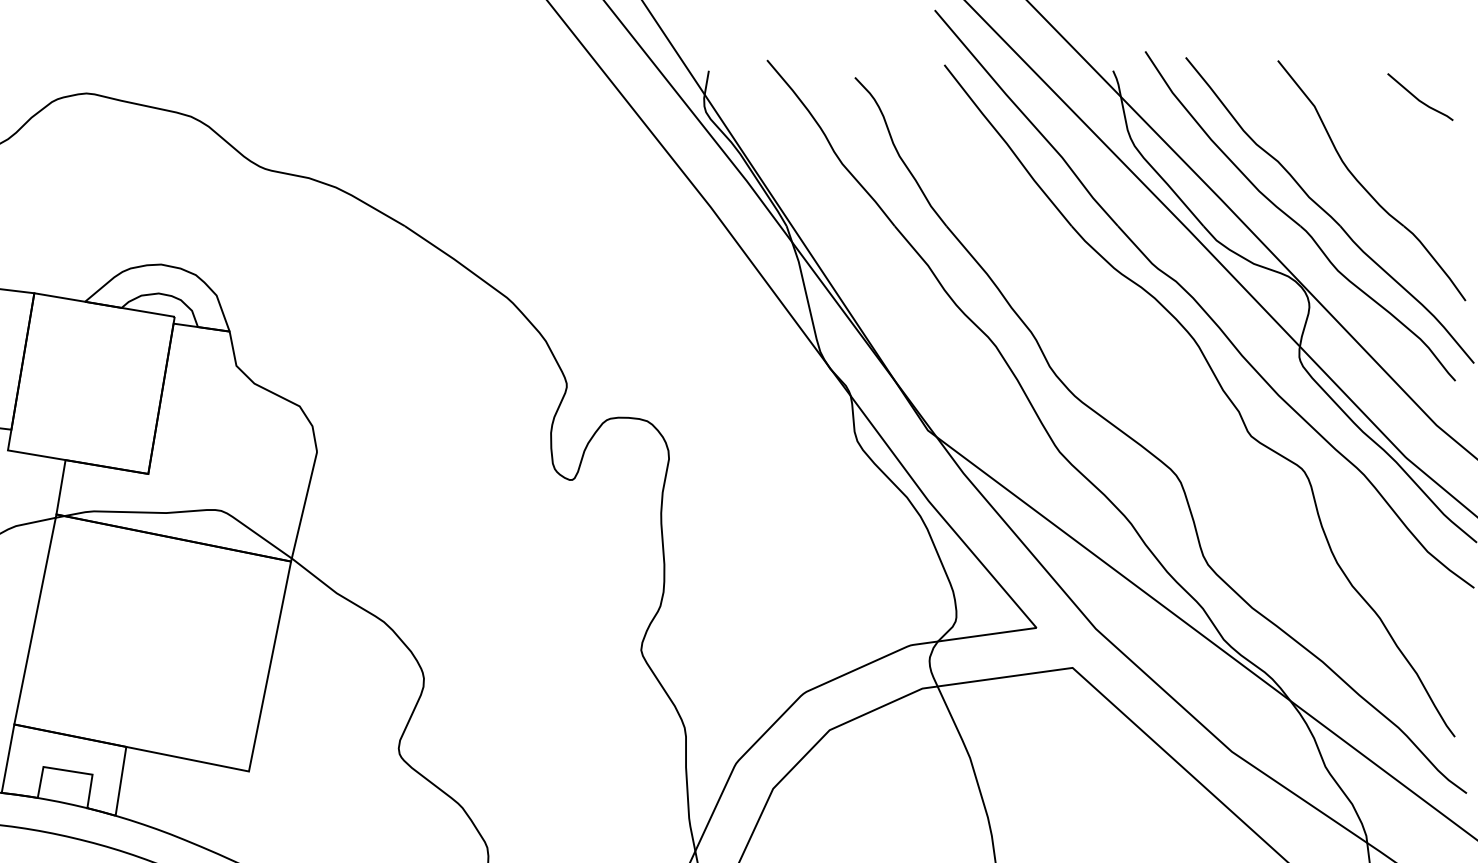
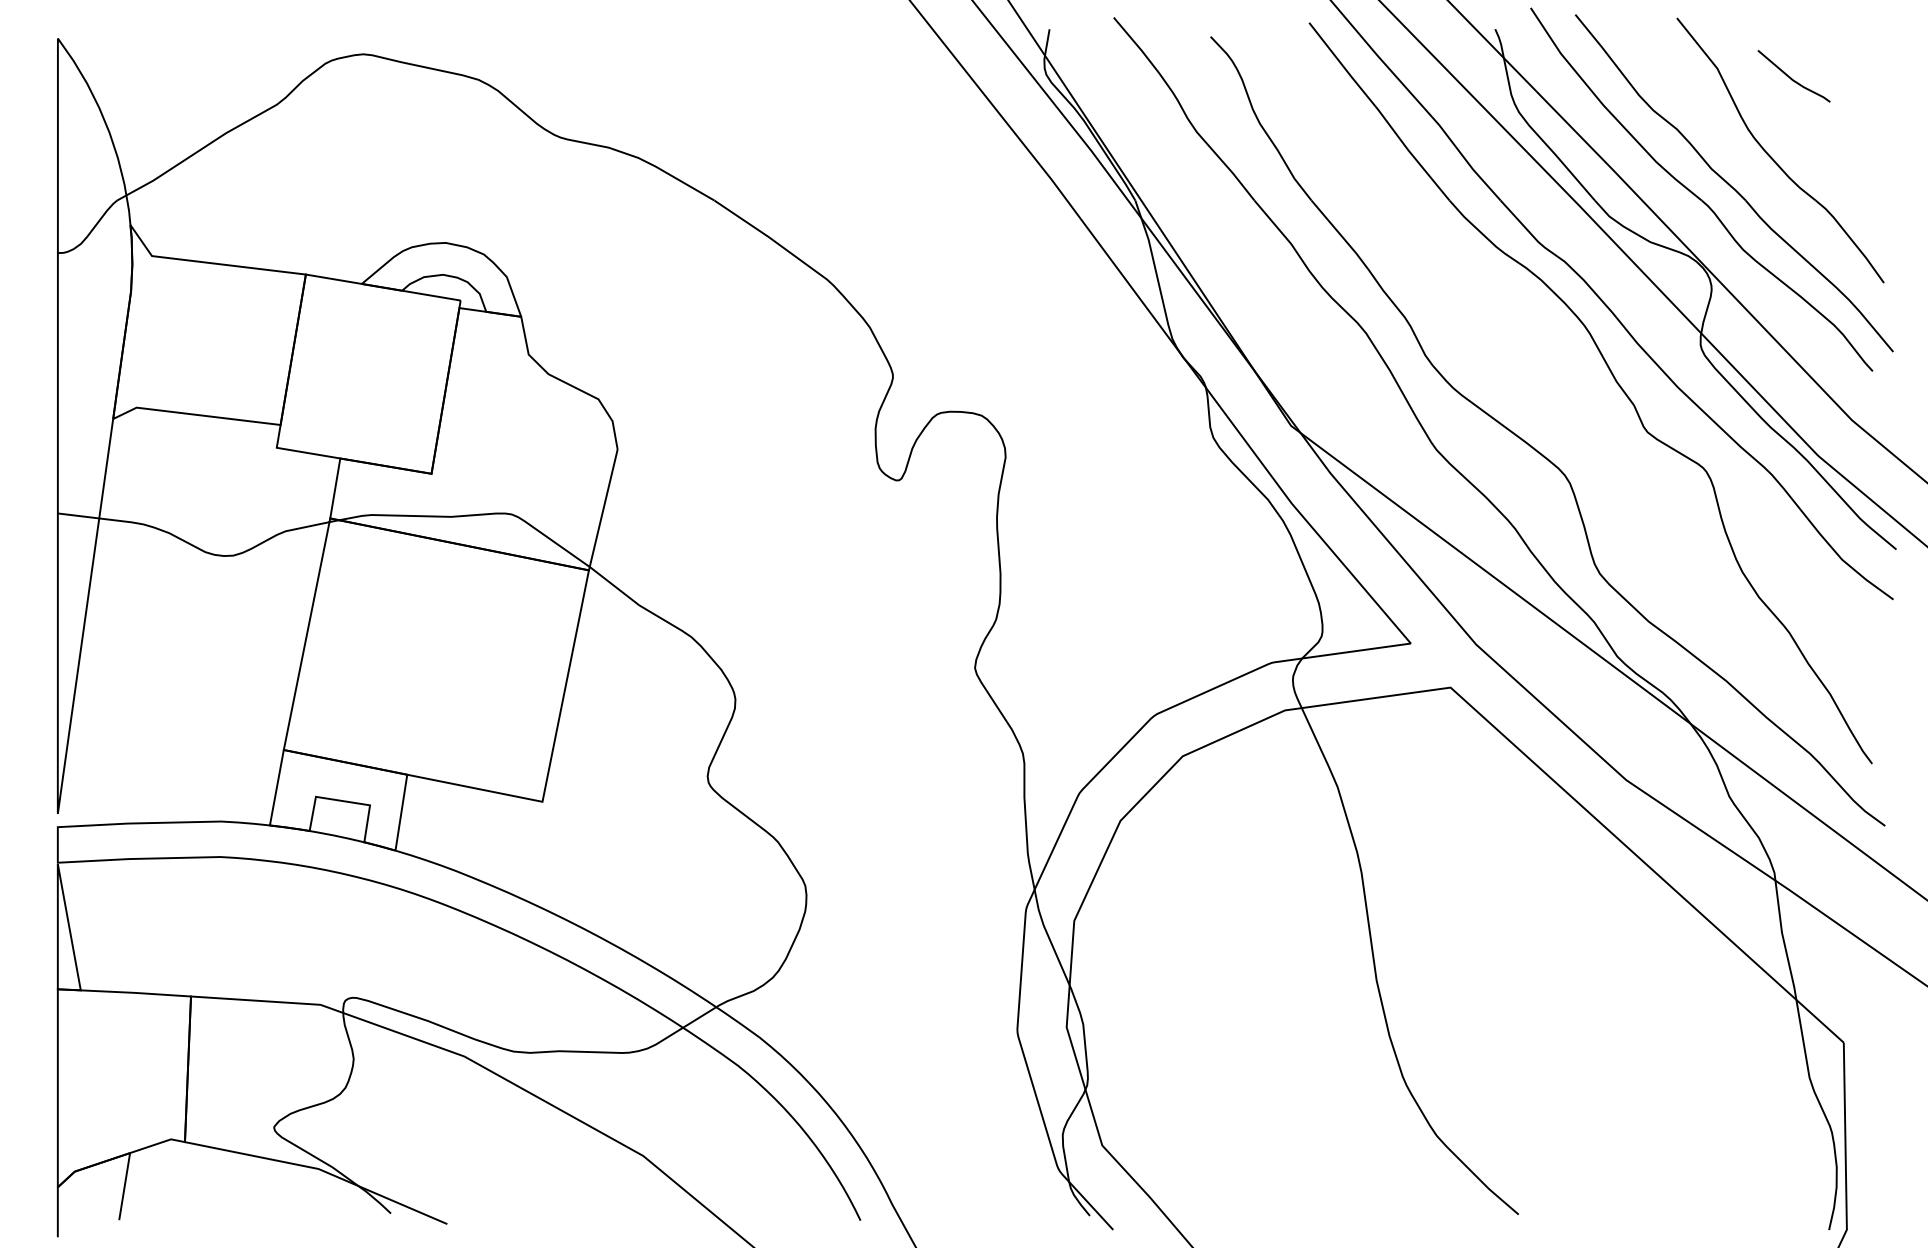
line: (1418, 98) -> (1791, 77), moved

